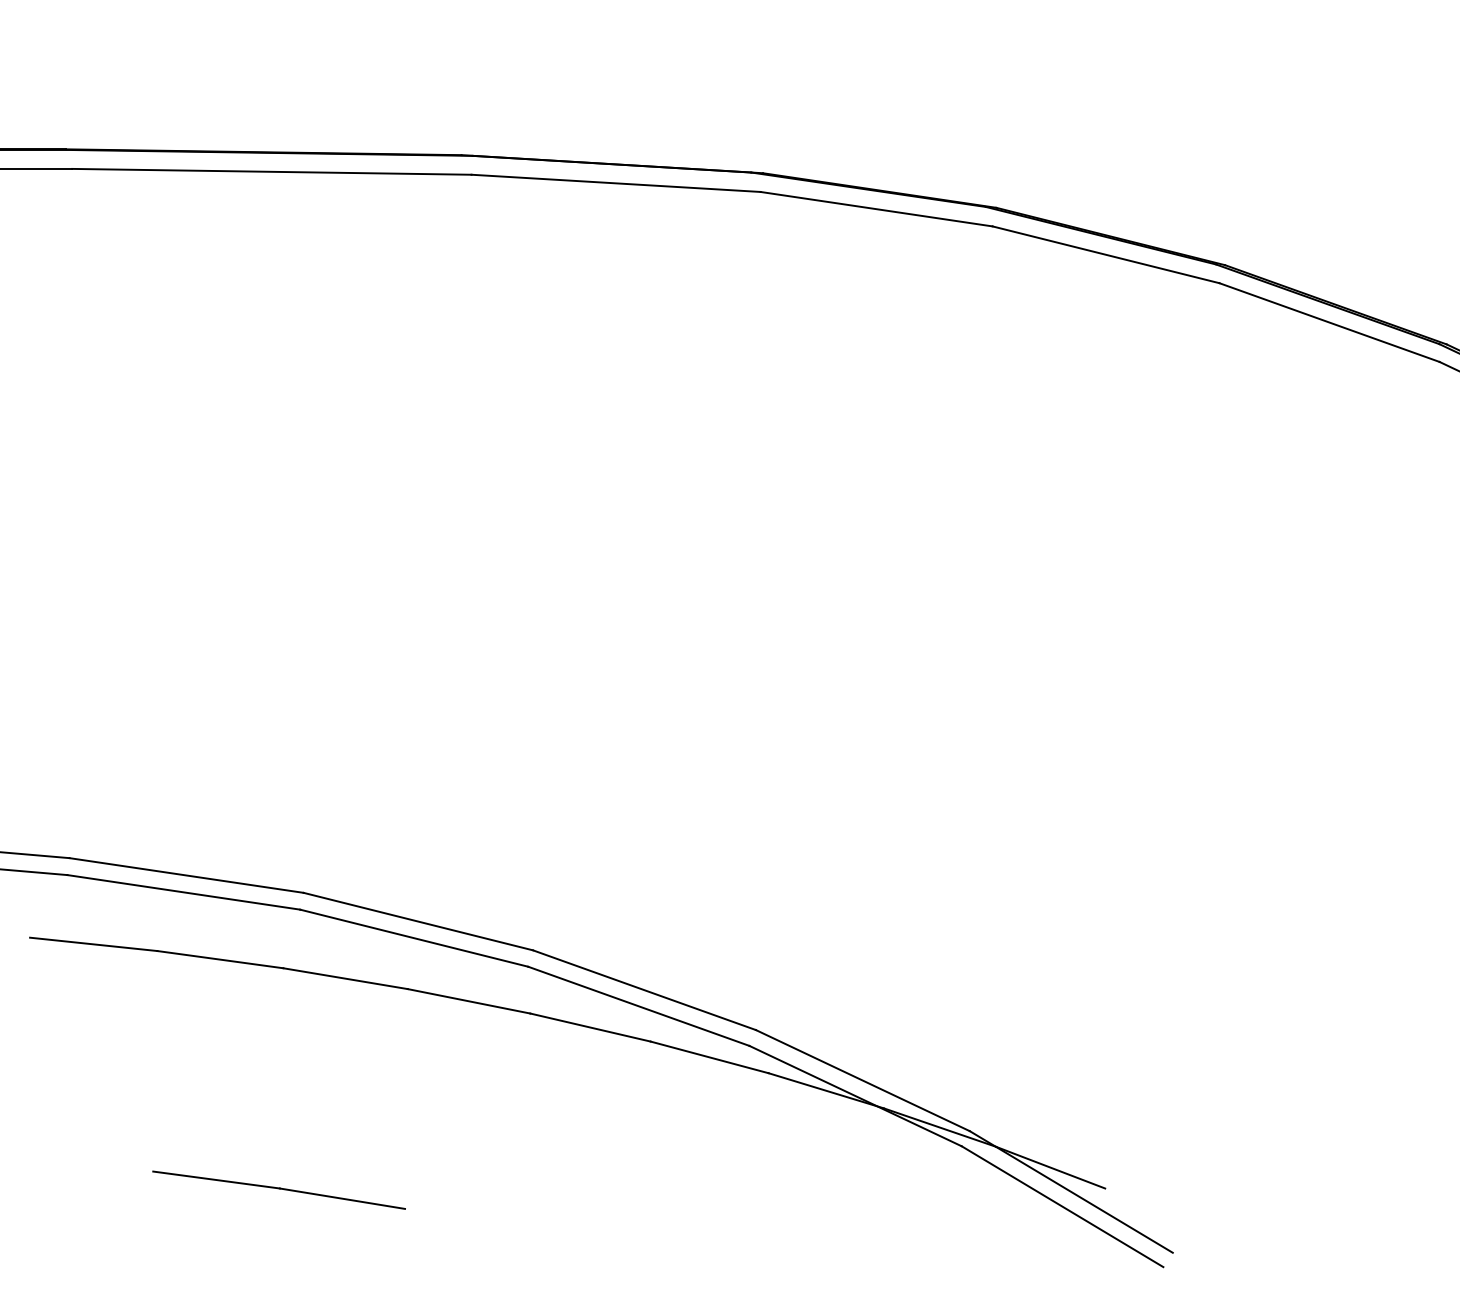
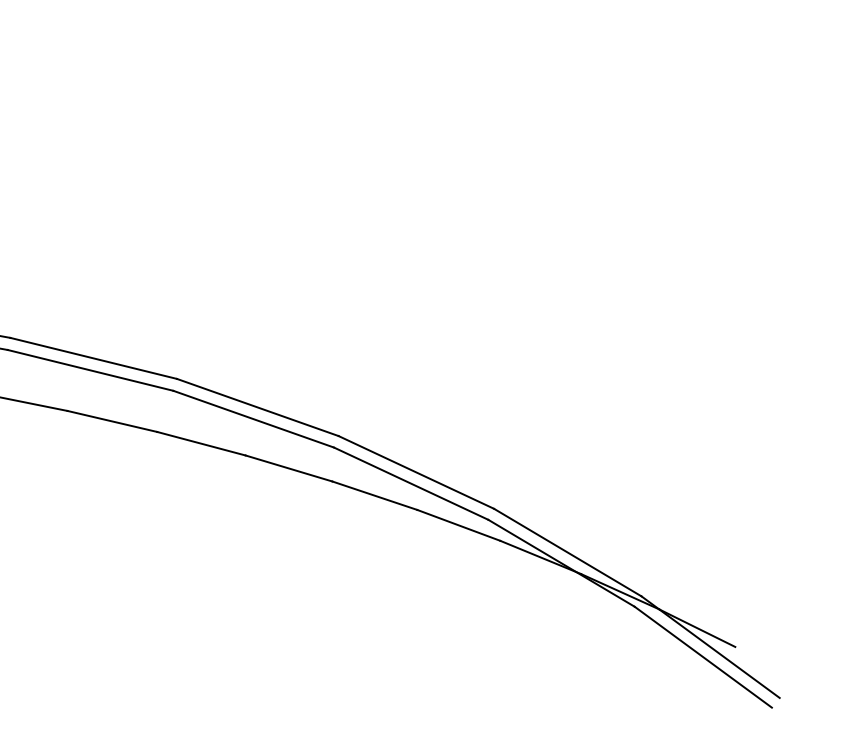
part: (278, 1189) -> (138, 591), removed

